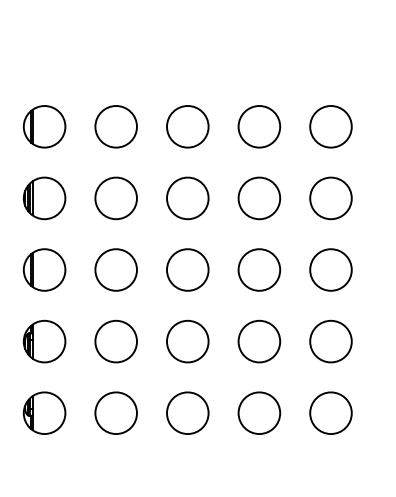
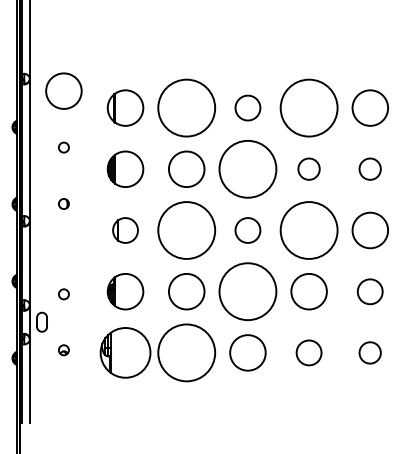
circle: (115, 126) -> (186, 107), size x1.6
circle: (187, 126) -> (247, 107), size x0.7
circle: (258, 126) -> (308, 107), size x1.6
circle: (258, 197) -> (308, 168), size x0.6
circle: (330, 197) -> (369, 168), size x0.6
circle: (187, 198) -> (247, 169), size x1.6
part: (44, 270) -> (125, 230), size x0.7
circle: (115, 270) -> (186, 230), size x1.6
circle: (187, 270) -> (247, 230), size x0.7
circle: (258, 270) -> (308, 230), size x1.6
circle: (187, 341) -> (247, 291), size x1.6
circle: (330, 341) -> (369, 291), size x0.7
part: (44, 412) -> (125, 352), size x1.4
circle: (115, 412) -> (186, 352), size x1.6
circle: (258, 412) -> (308, 352), size x0.7
circle: (330, 412) -> (369, 352), size x0.6

